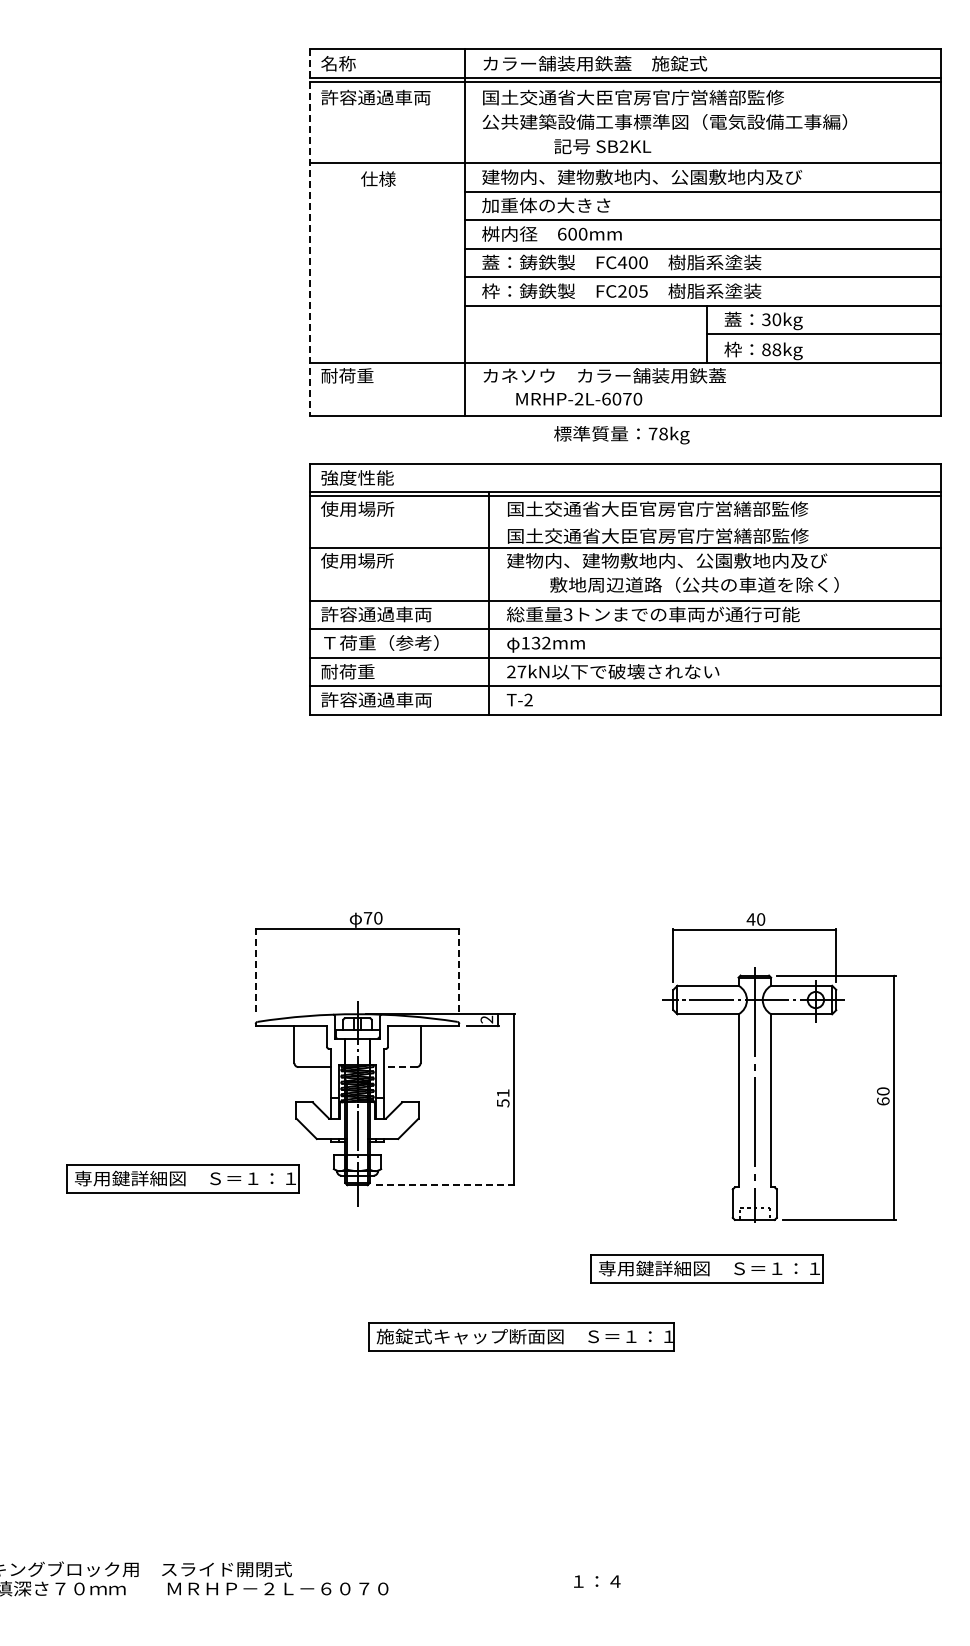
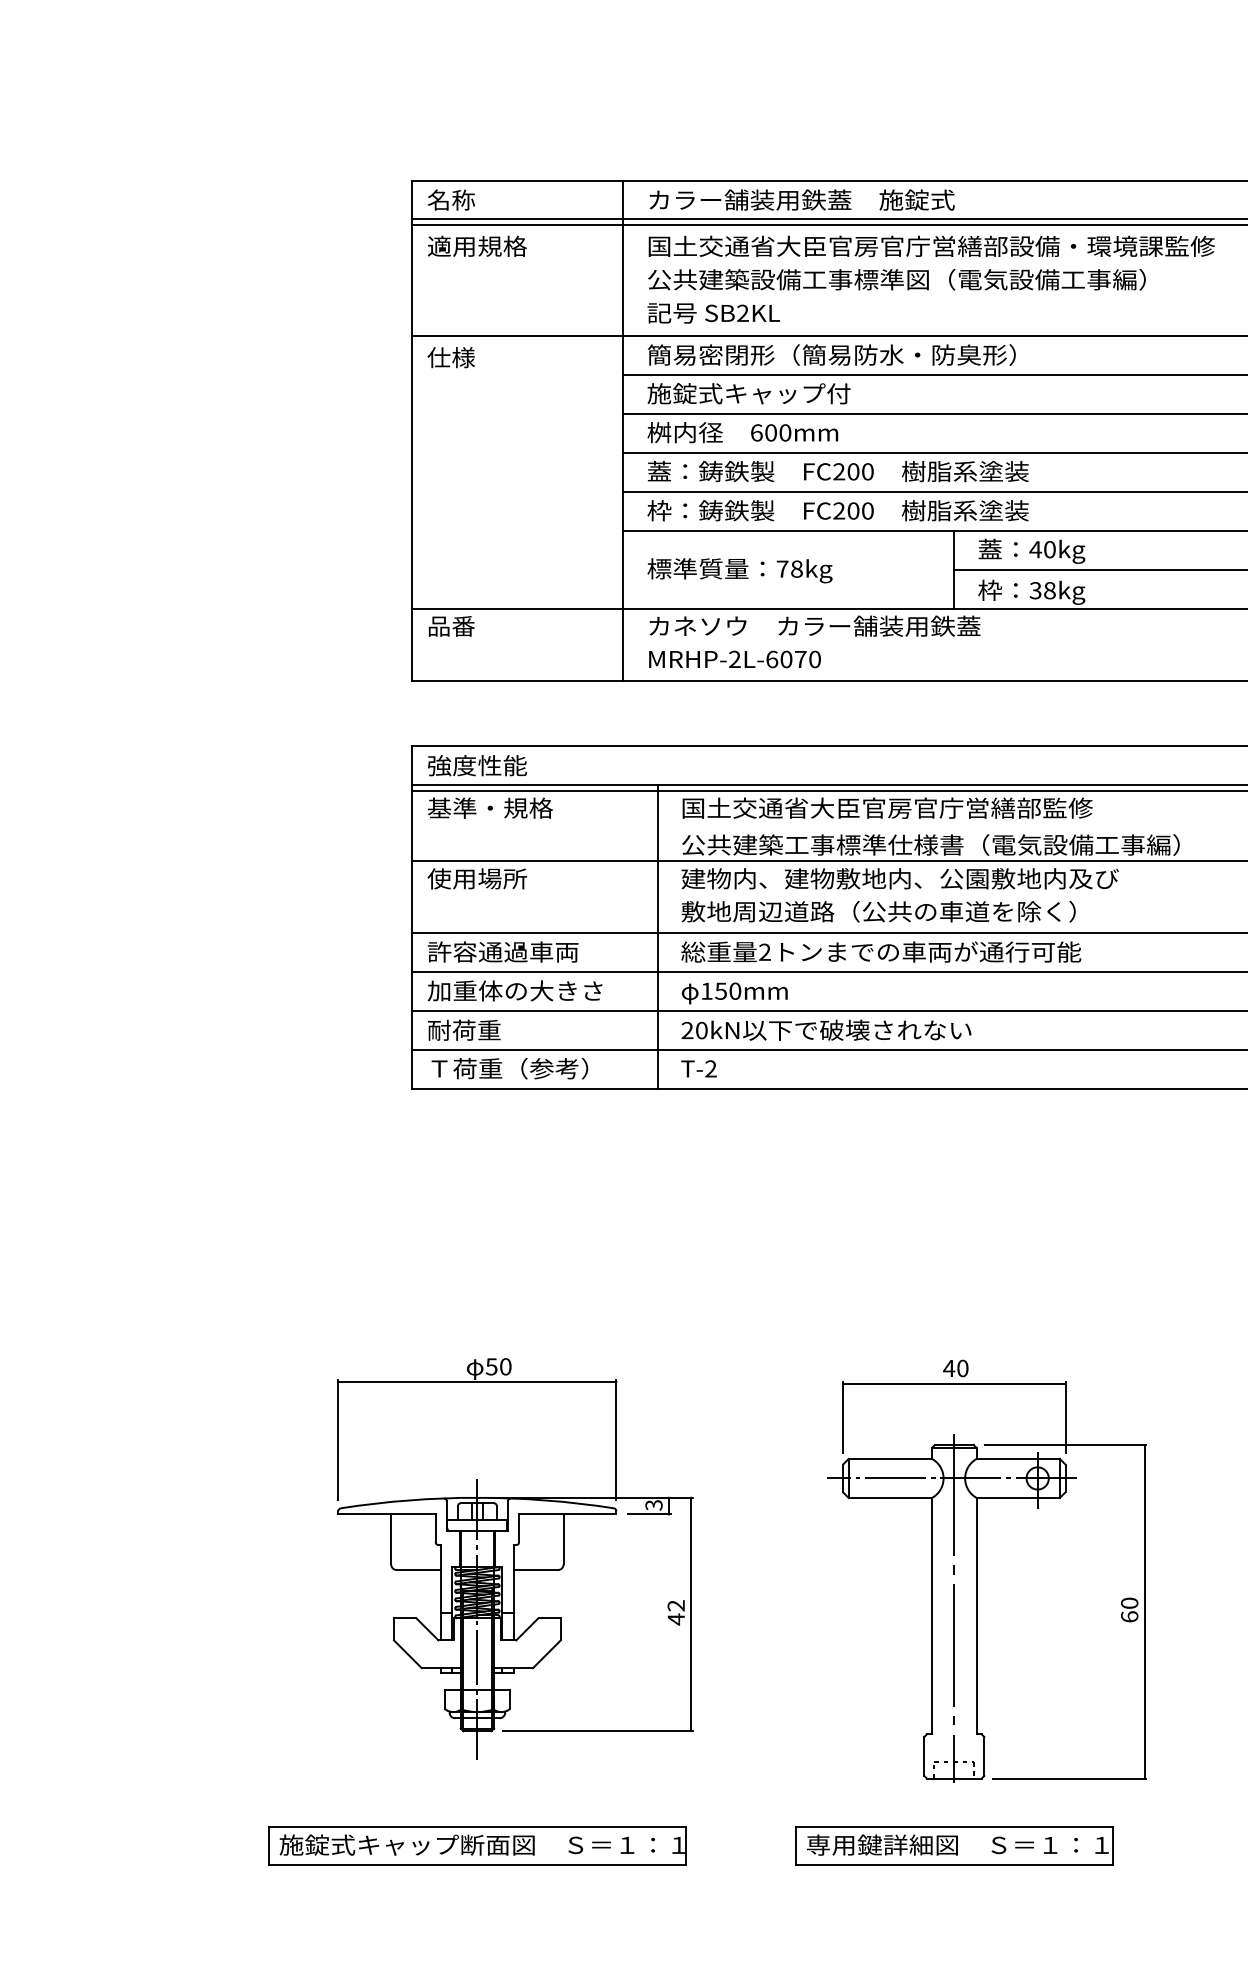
text: (375, 97) -> (501, 246), 許容通過車両 -> 適用規格
text: (822, 97) -> (1112, 246), 国土交通省大臣官房官庁営繕部監修 -> 国土交通省大臣官房官庁営繕部設備・環境課監修
text: (602, 146) -> (713, 313), moved
text: (642, 176) -> (866, 354), 建物内、建物敷地内、公園敷地内及び -> 簡易密閉形（簡易防水・防臭形）
text: (378, 178) -> (451, 356), moved
text: (556, 205) -> (749, 393), 加重体の大きさ -> 施錠式キャップ付
line: (309, 233) -> (411, 431), dashed -> solid
text: (622, 262) -> (839, 471), FC400 -> FC200
text: (643, 291) -> (867, 511), FC205 -> FC200
text: (766, 319) -> (1035, 549), 30kg -> 40kg
text: (766, 349) -> (1035, 590), 88kg -> 38kg
text: (347, 375) -> (463, 625), 耐荷重 -> 品番
text: (579, 398) -> (735, 658), moved
text: (621, 435) -> (739, 571), moved
text: (366, 508) -> (489, 807), 使用場所 -> 基準・規格
text: (689, 535) -> (930, 844), 国土交通省大臣官房官庁営繕部監修 -> 公共建築工事標準仕様書（電気設備工事編）
text: (694, 584) -> (878, 911), moved
text: (567, 615) -> (764, 953), 3 -> 2
text: (384, 642) -> (514, 990), Ｔ荷重（参考） -> 加重体の大きさ
text: (541, 642) -> (728, 990), 132mm -> 150mm
text: (521, 671) -> (701, 1029), 27kN -> 20kN
text: (379, 699) -> (507, 1068), 許容通過車両 -> Ｔ荷重（参考）
text: (367, 918) -> (491, 1367), 70 -> 50
line: (255, 971) -> (338, 1439), dashed -> solid
line: (459, 971) -> (616, 1439), dashed -> solid
text: (487, 1019) -> (654, 1505), 2 -> 3
line: (399, 1067) -> (534, 1570), dashed -> solid
part: (771, 1067) -> (977, 1570), moved
text: (502, 1098) -> (675, 1612), 51 -> 42
part: (182, 1178) -> (238, 1722), removed
line: (445, 1185) -> (597, 1731), dashed -> solid
part: (521, 1336) -> (477, 1844), moved

